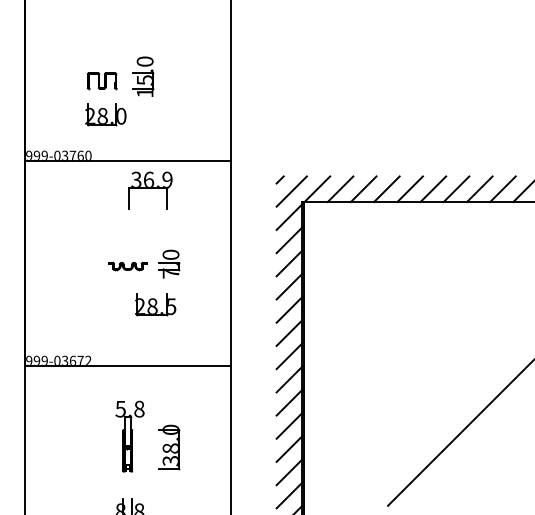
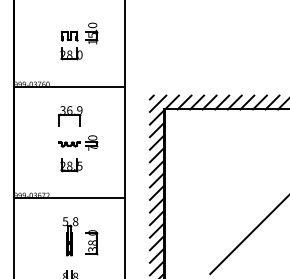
part: (120, 91) -> (79, 41), moved
part: (150, 191) -> (70, 116), moved
part: (155, 305) -> (71, 165), moved

